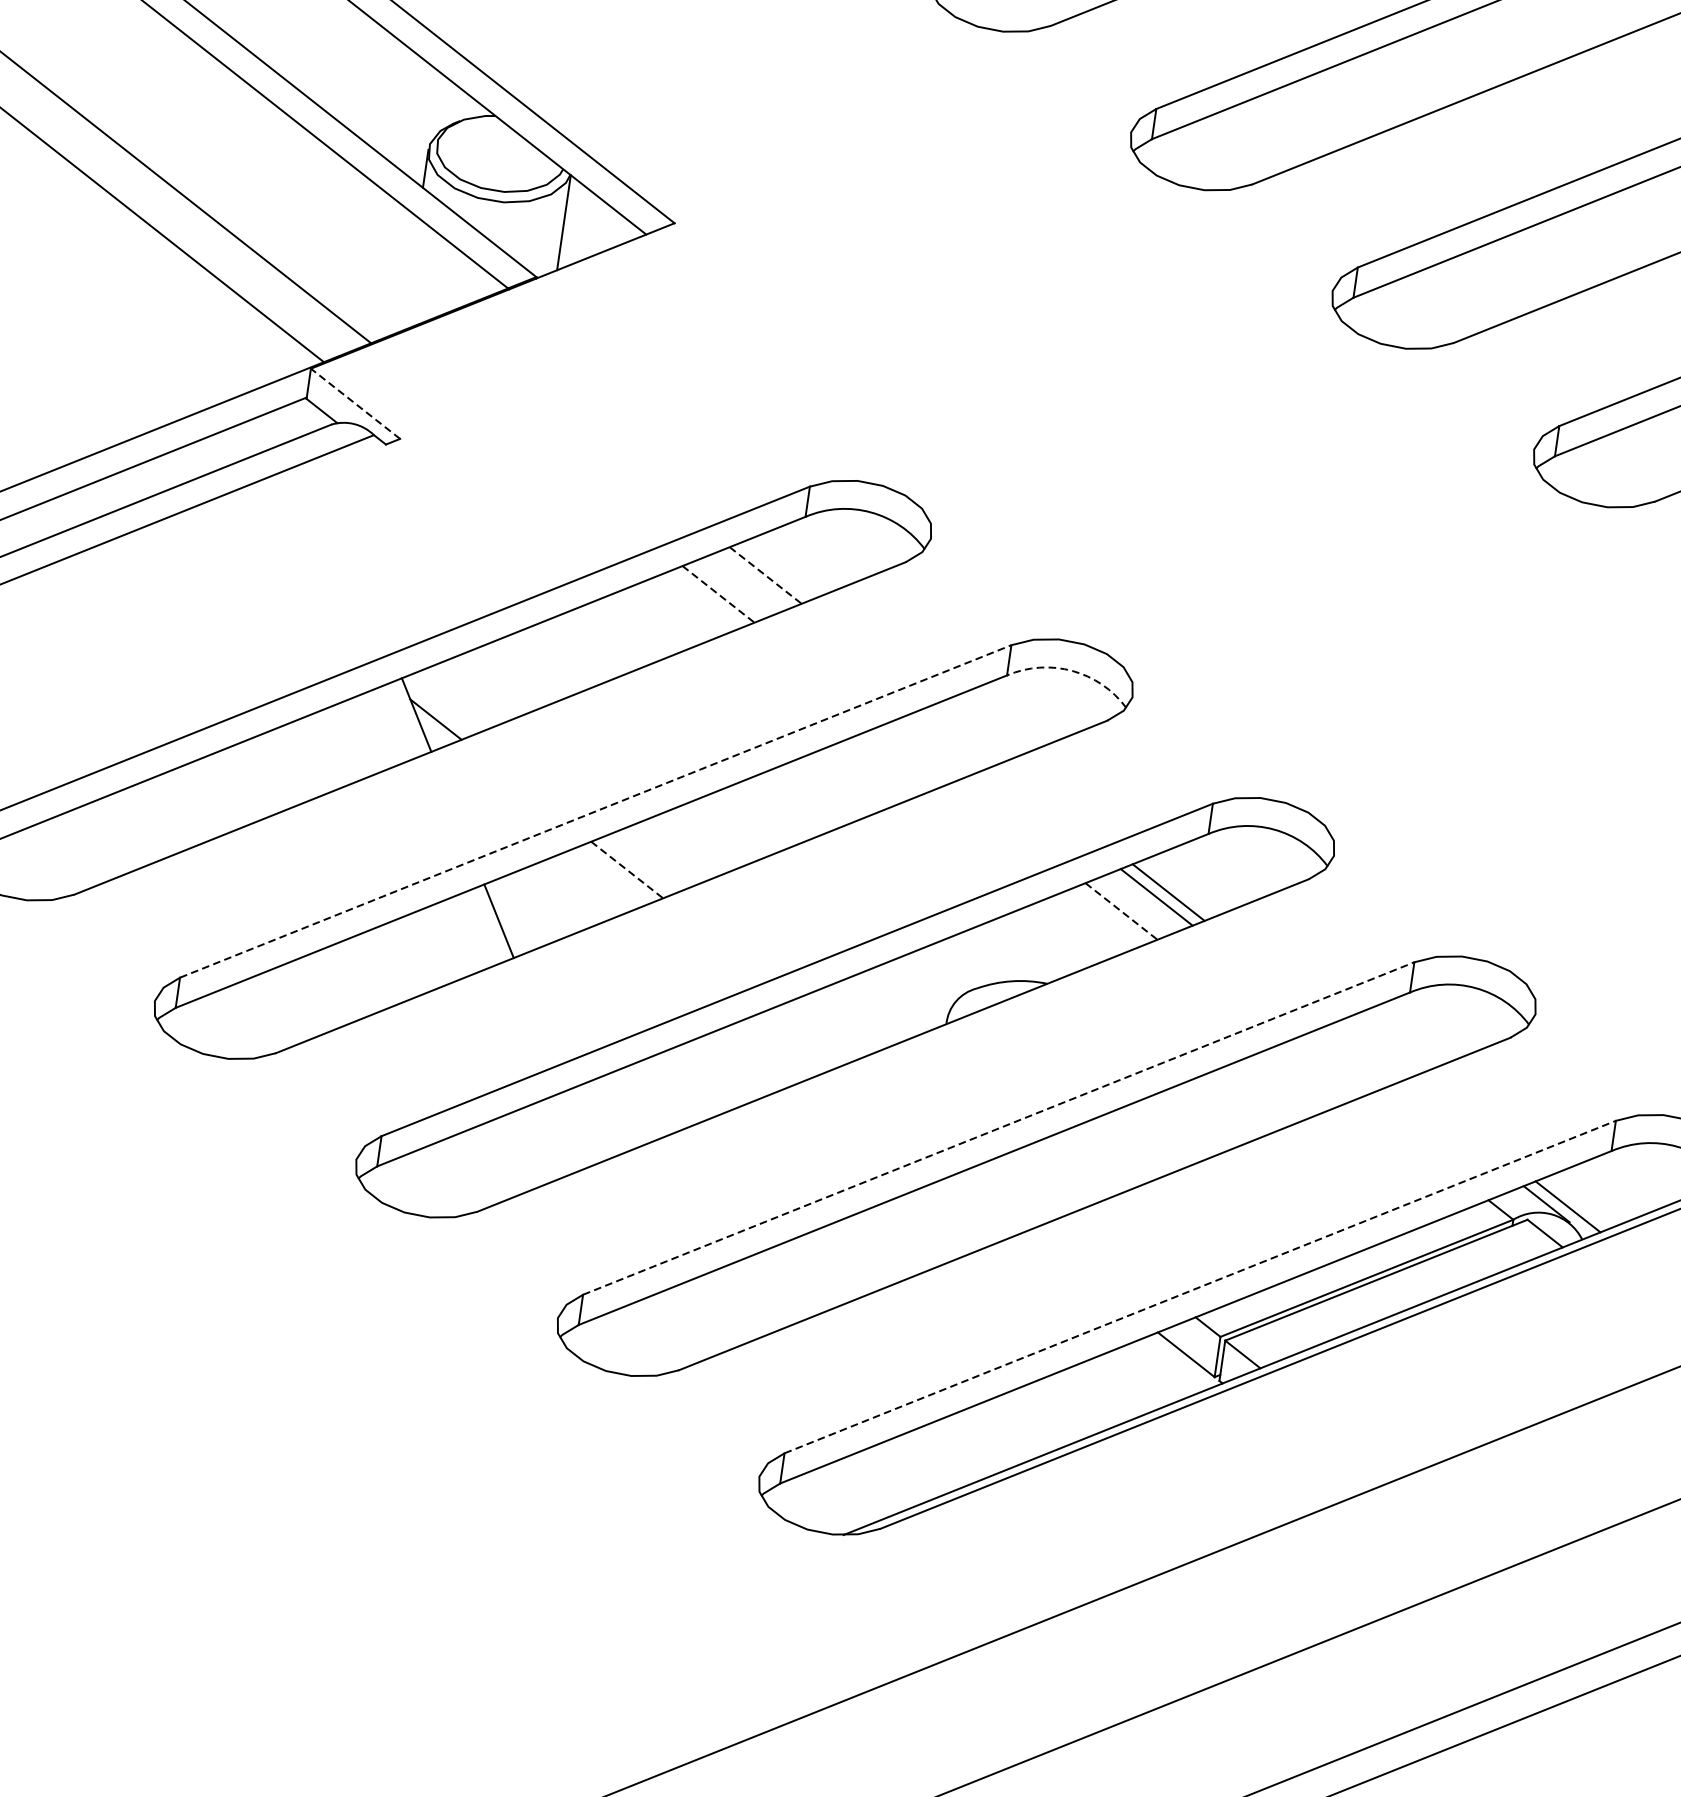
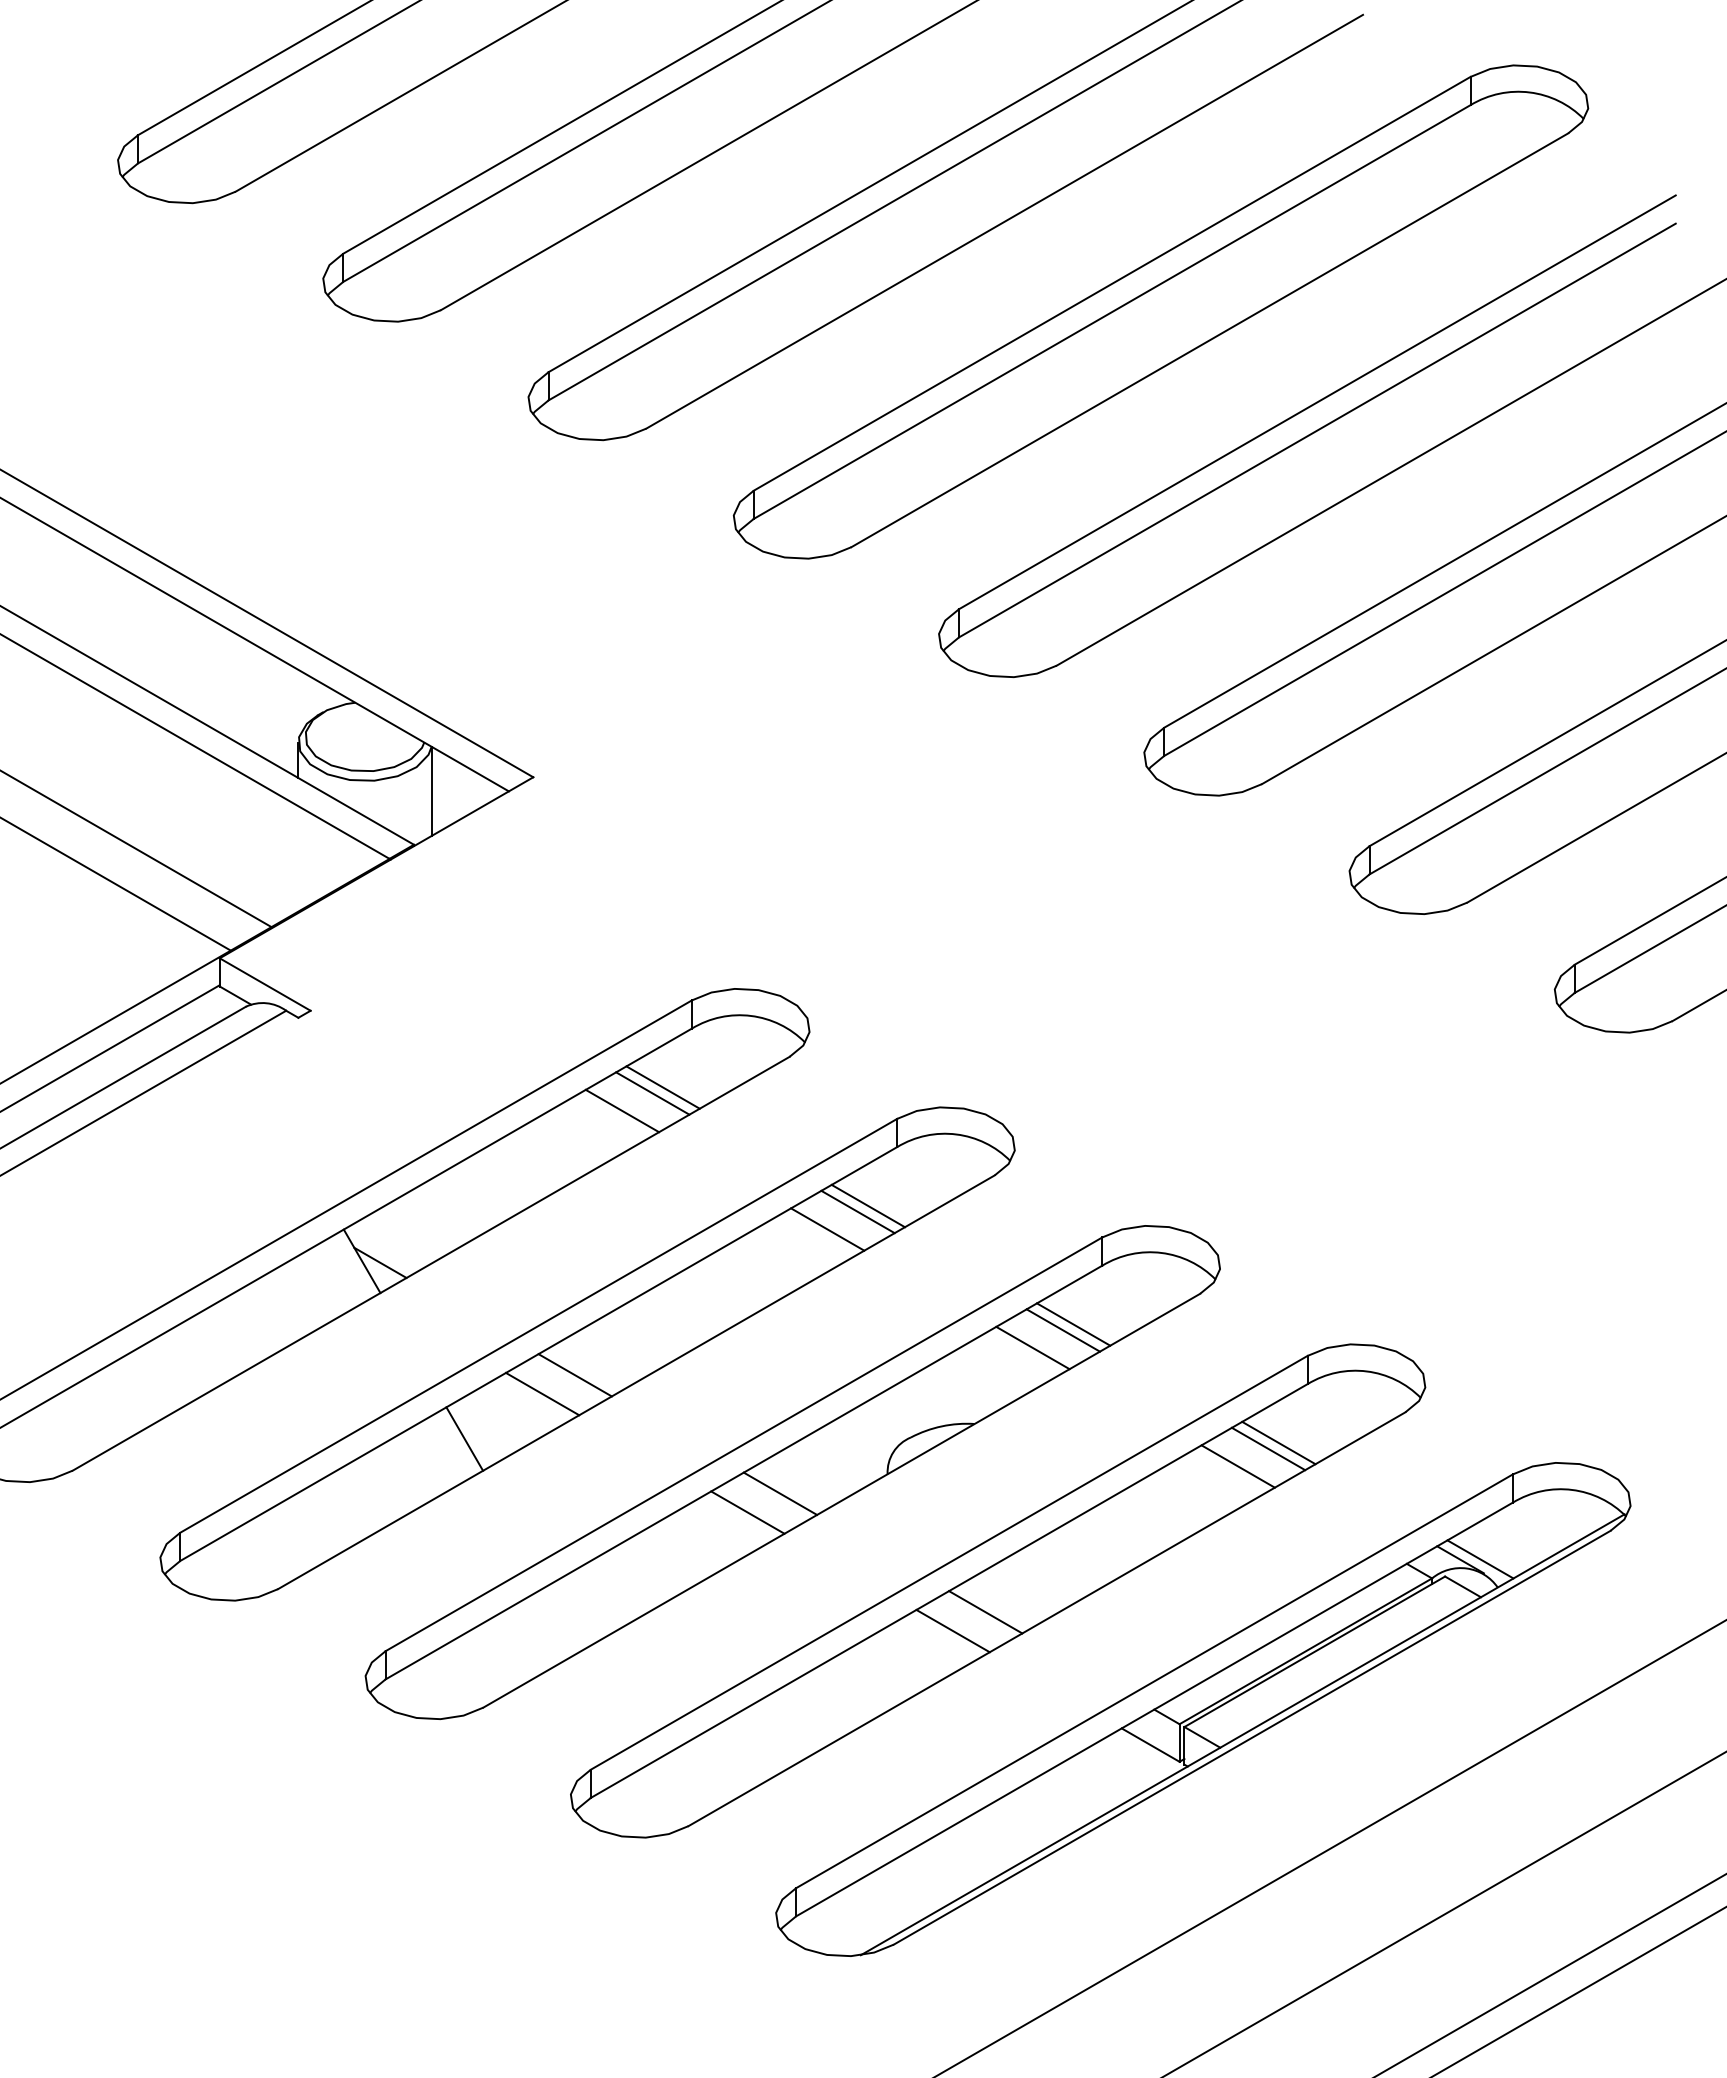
line: (354, 403) -> (264, 984), dashed -> solid
line: (766, 575) -> (663, 1087), dashed -> solid
line: (753, 580) -> (652, 1093), added
line: (718, 594) -> (622, 1111), dashed -> solid
arc: (1072, 671) -> (956, 1134), dashed -> solid
line: (967, 733) -> (868, 1205), added
line: (954, 738) -> (857, 1211), added
line: (919, 752) -> (827, 1229), added
line: (595, 811) -> (538, 1325), dashed -> solid
line: (627, 870) -> (575, 1375), dashed -> solid
line: (589, 884) -> (542, 1393), added
line: (1122, 912) -> (1033, 1348), dashed -> solid
line: (828, 1028) -> (780, 1493), added
line: (790, 1043) -> (747, 1512), added
line: (1369, 1050) -> (1278, 1442), added
line: (1358, 1055) -> (1268, 1448), added
line: (1322, 1069) -> (1237, 1466), added
line: (999, 1128) -> (949, 1562), dashed -> solid
line: (1029, 1187) -> (985, 1612), added
line: (991, 1201) -> (952, 1630), added
line: (1200, 1287) -> (1154, 1681), dashed -> solid

